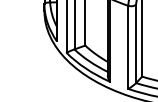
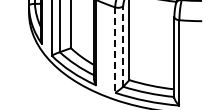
line: (136, 42) -> (123, 45), solid -> dashed
line: (128, 47) -> (115, 50), solid -> dashed

